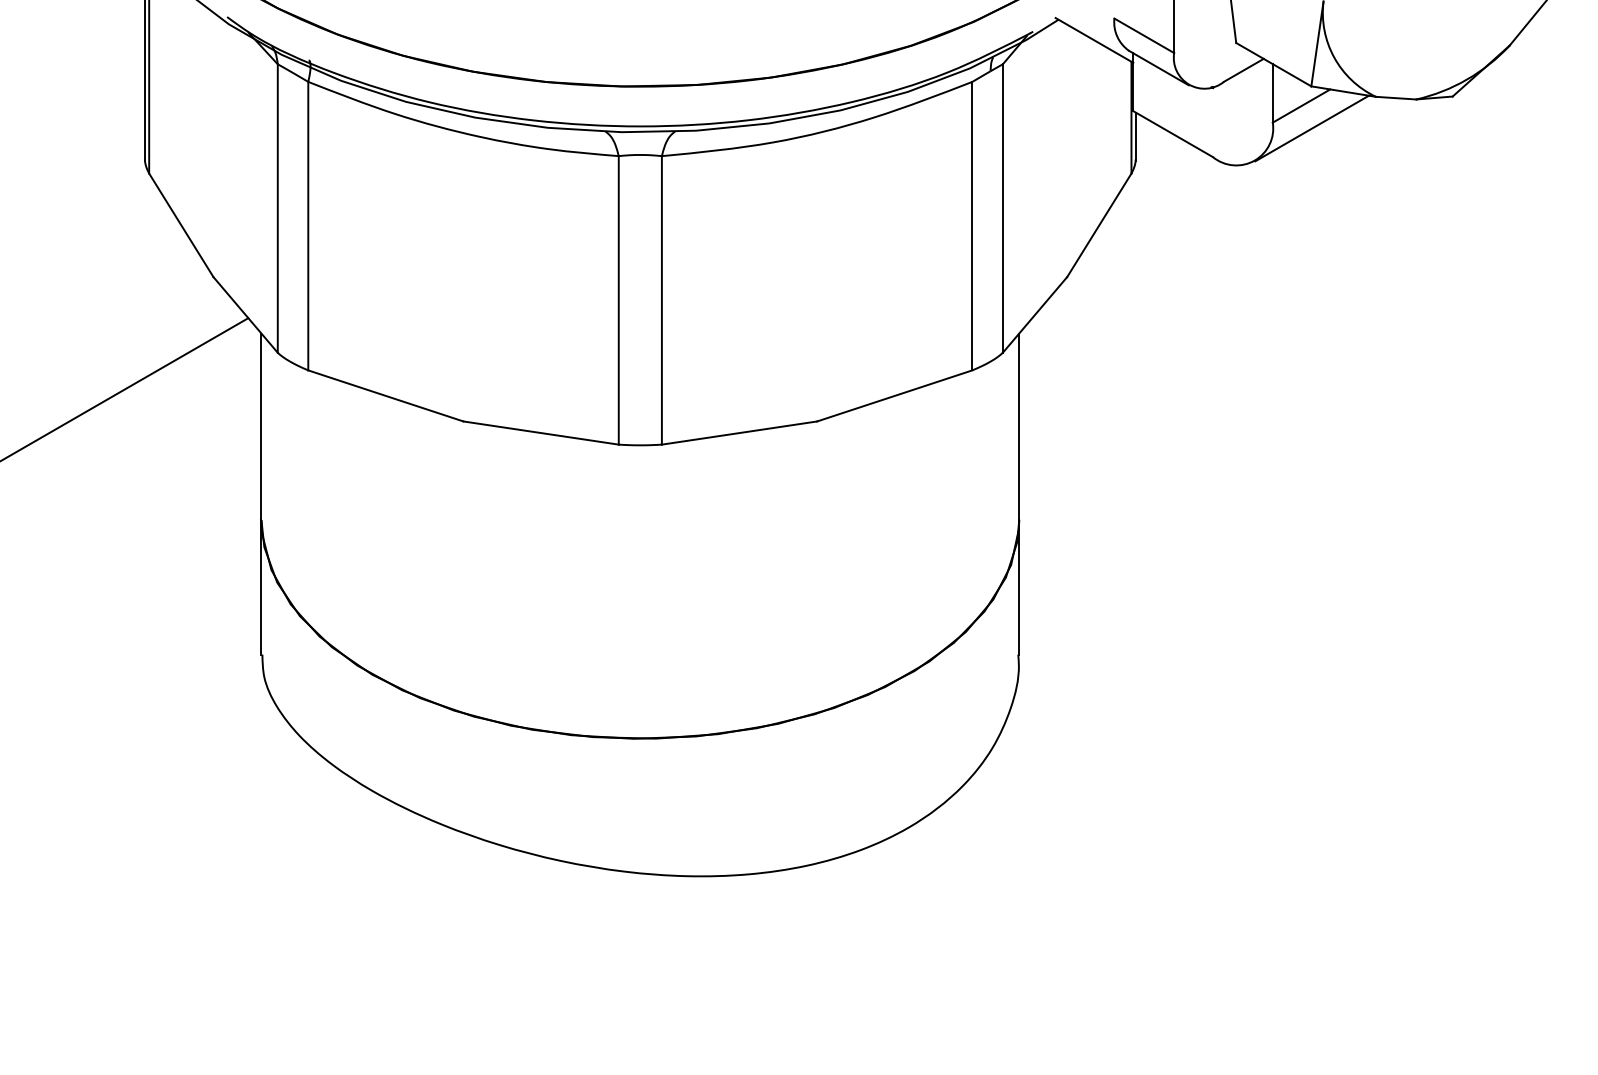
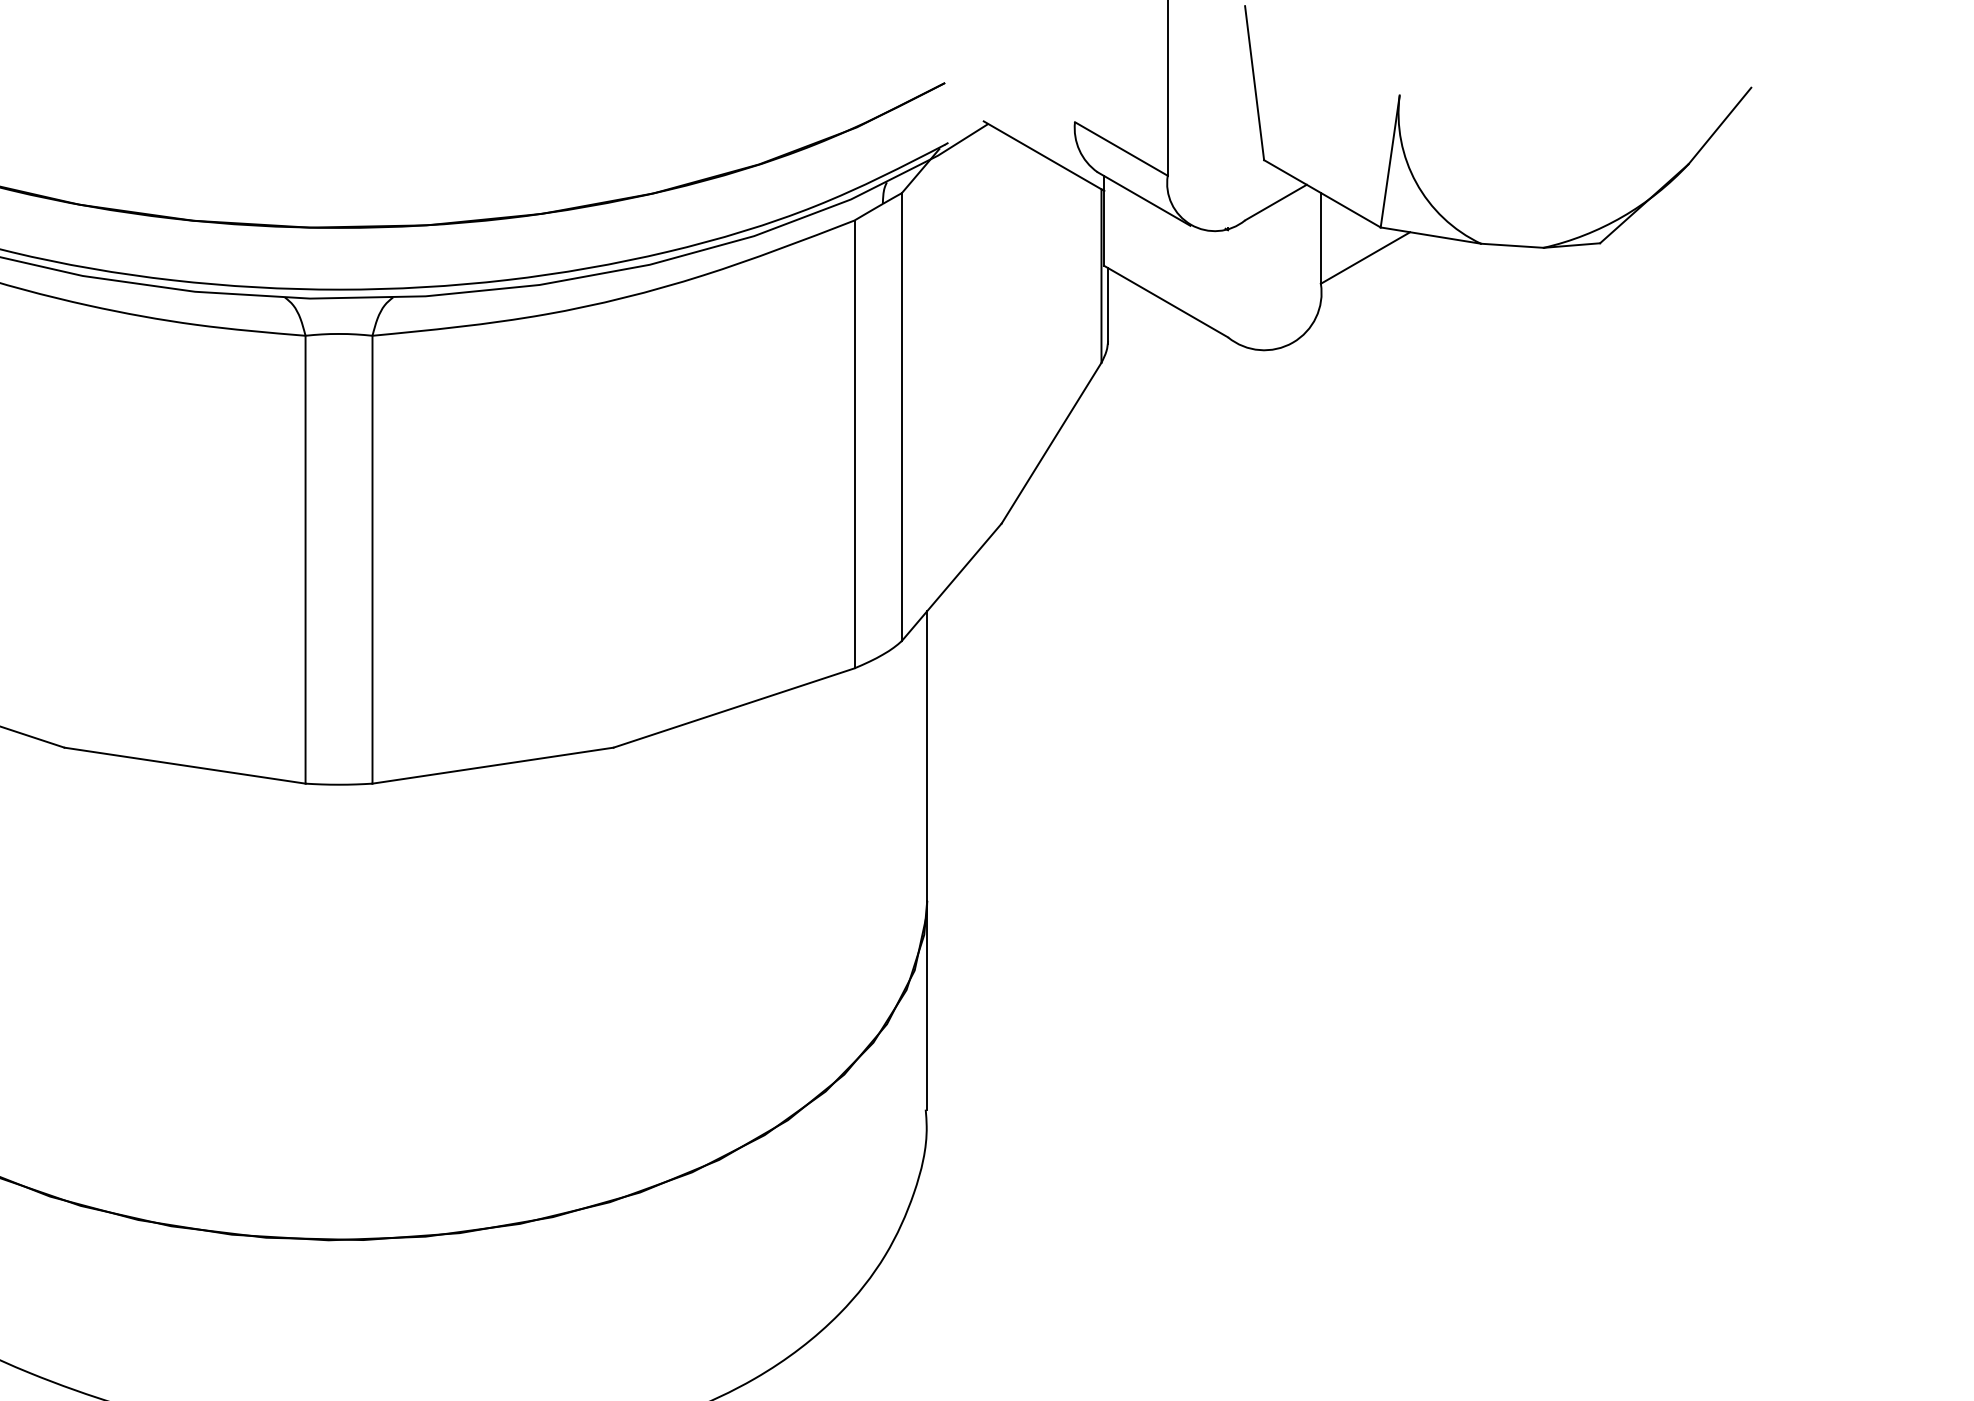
line: (1311, 128) -> (1380, 292), removed

